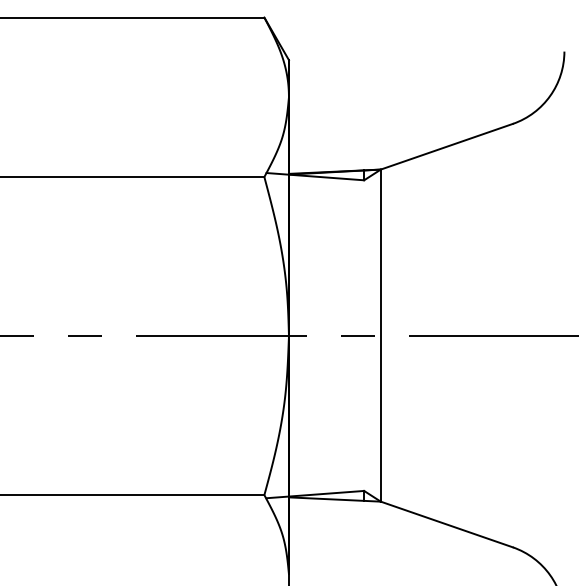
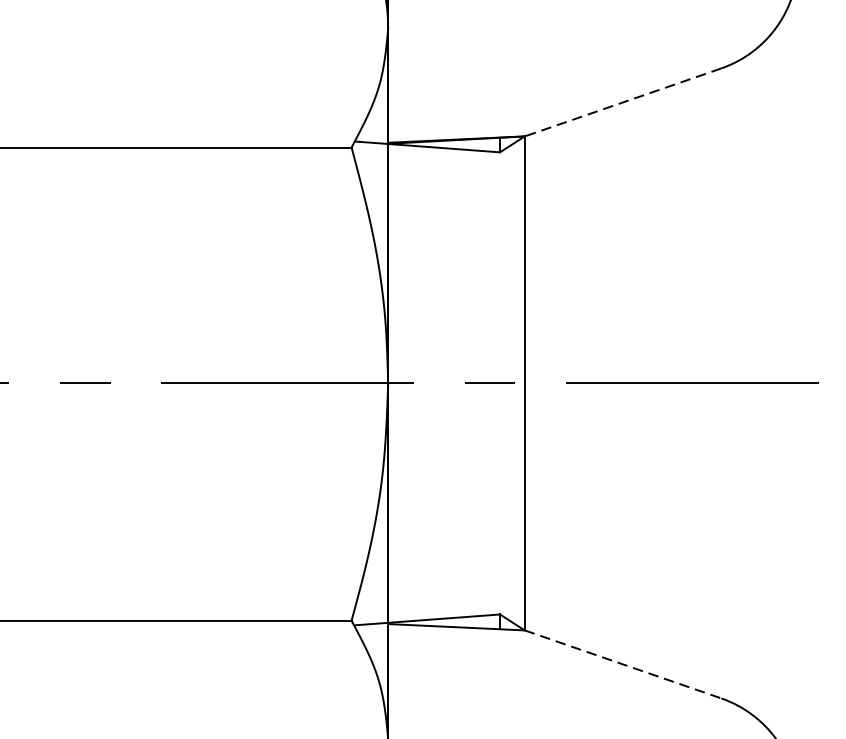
line: (446, 146) -> (622, 102), solid -> dashed
line: (446, 524) -> (622, 664), solid -> dashed

